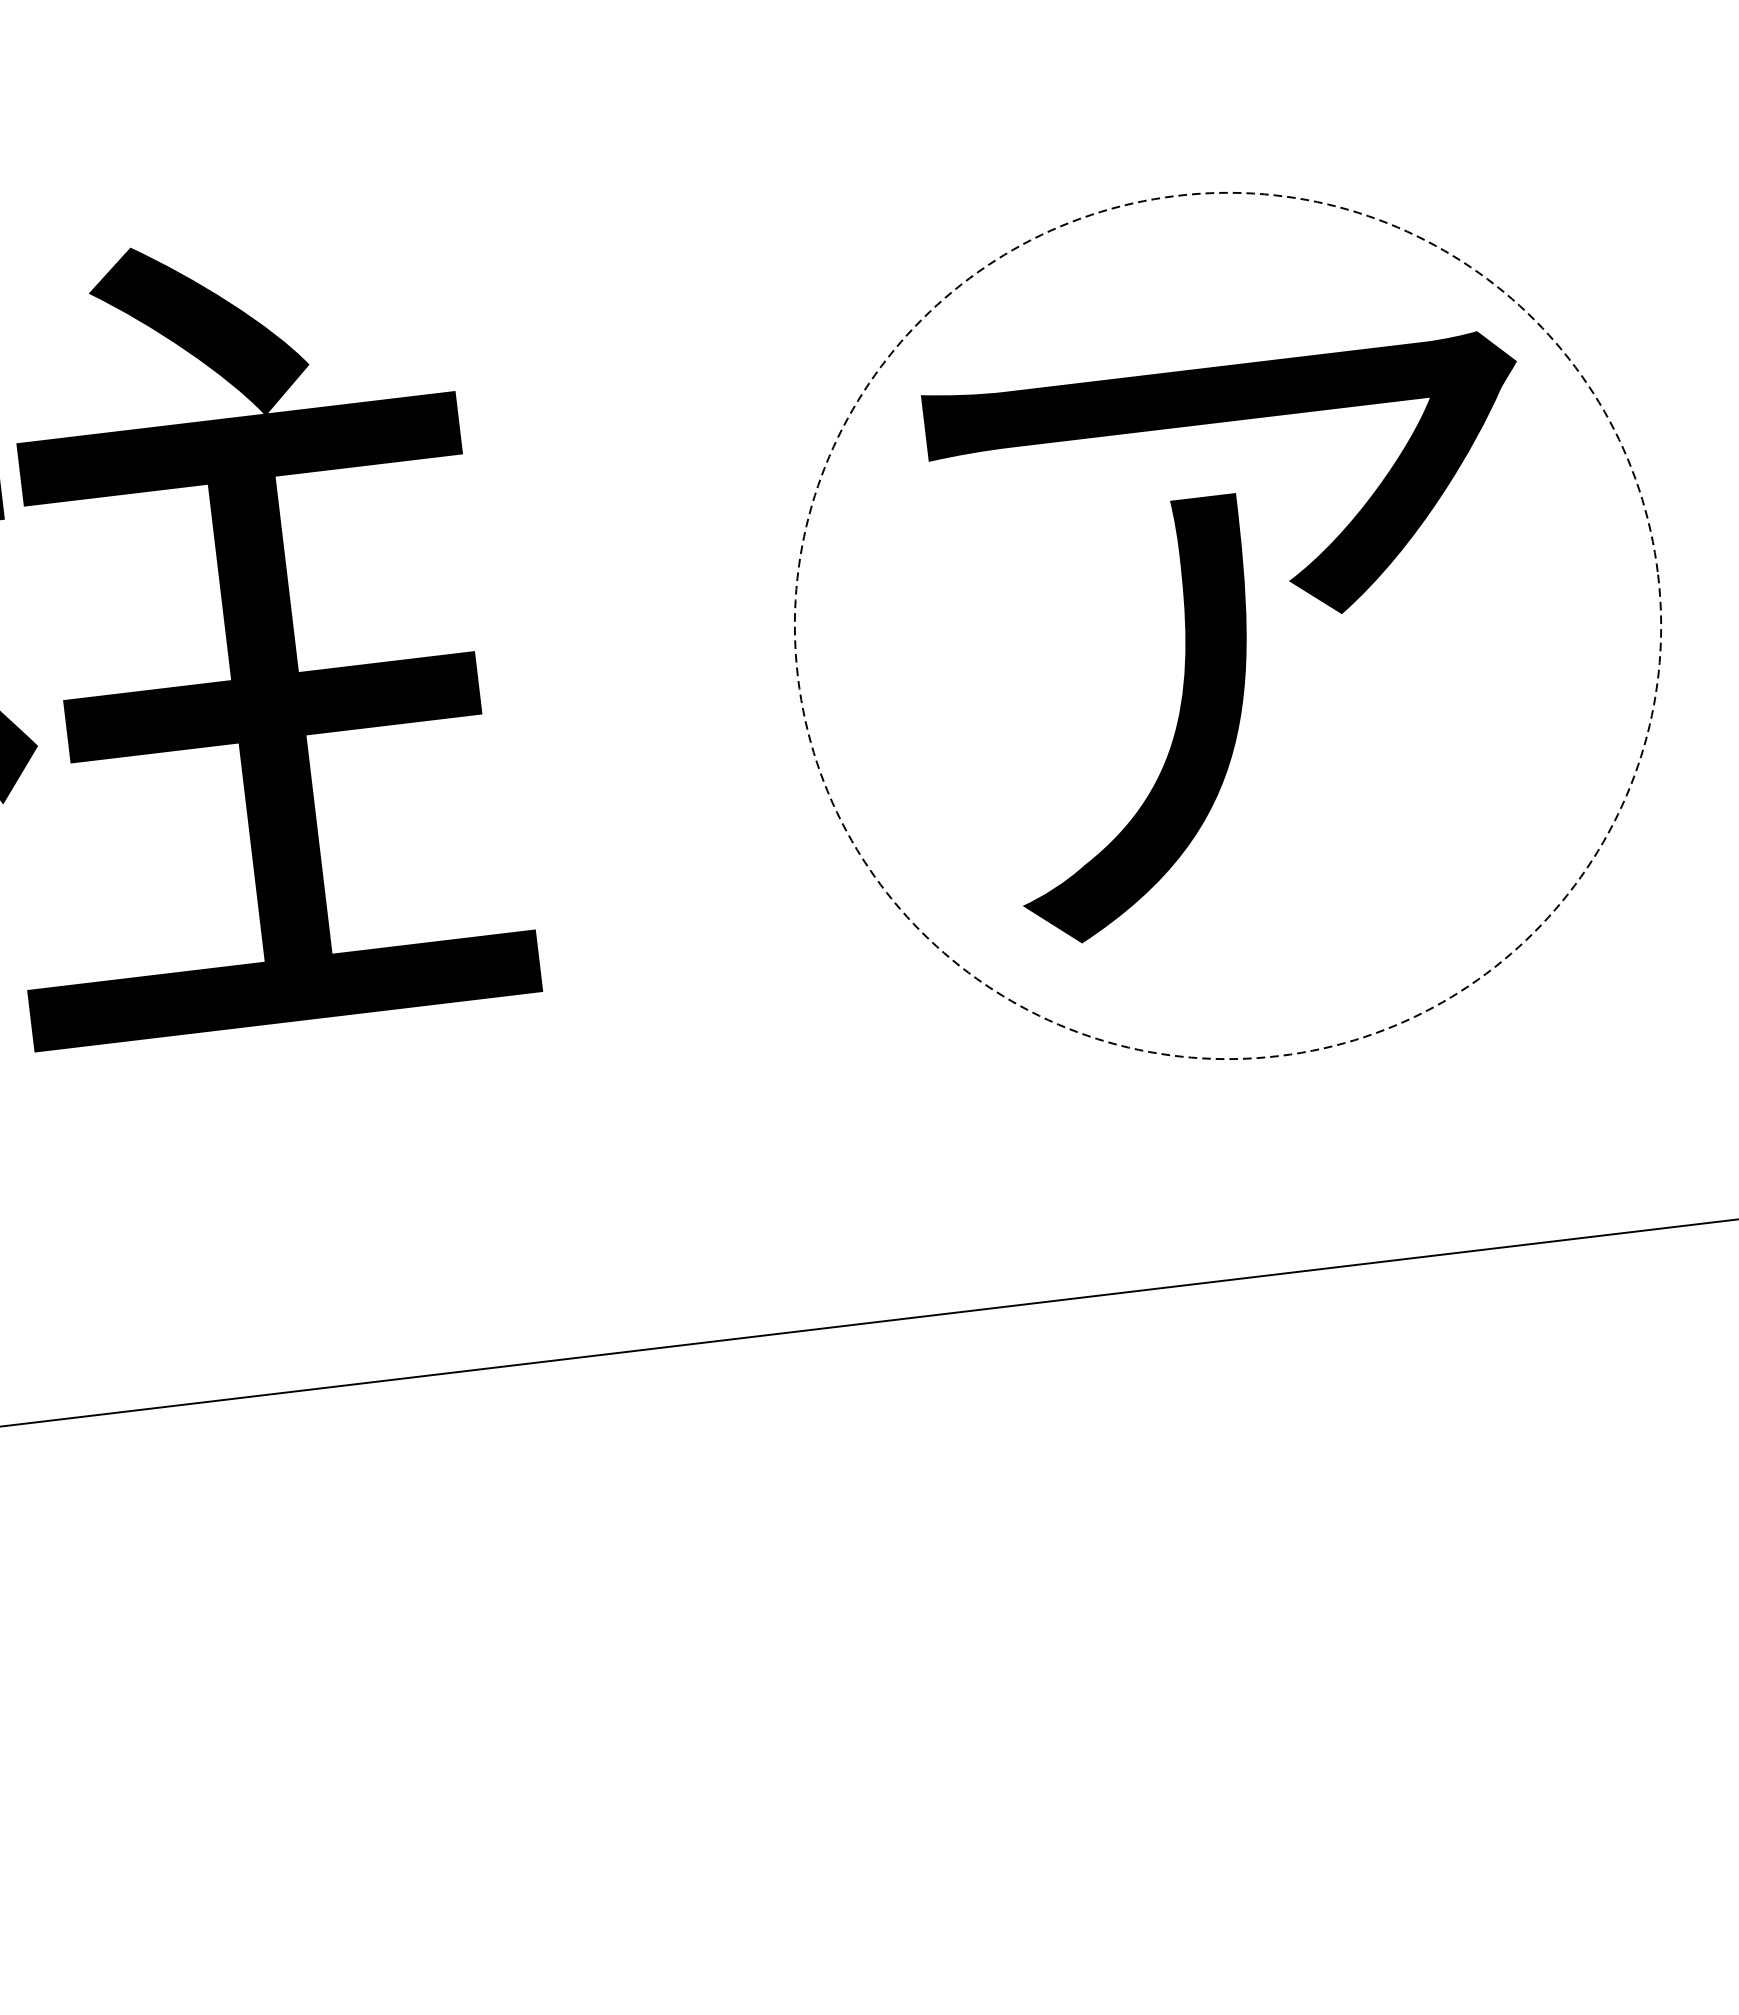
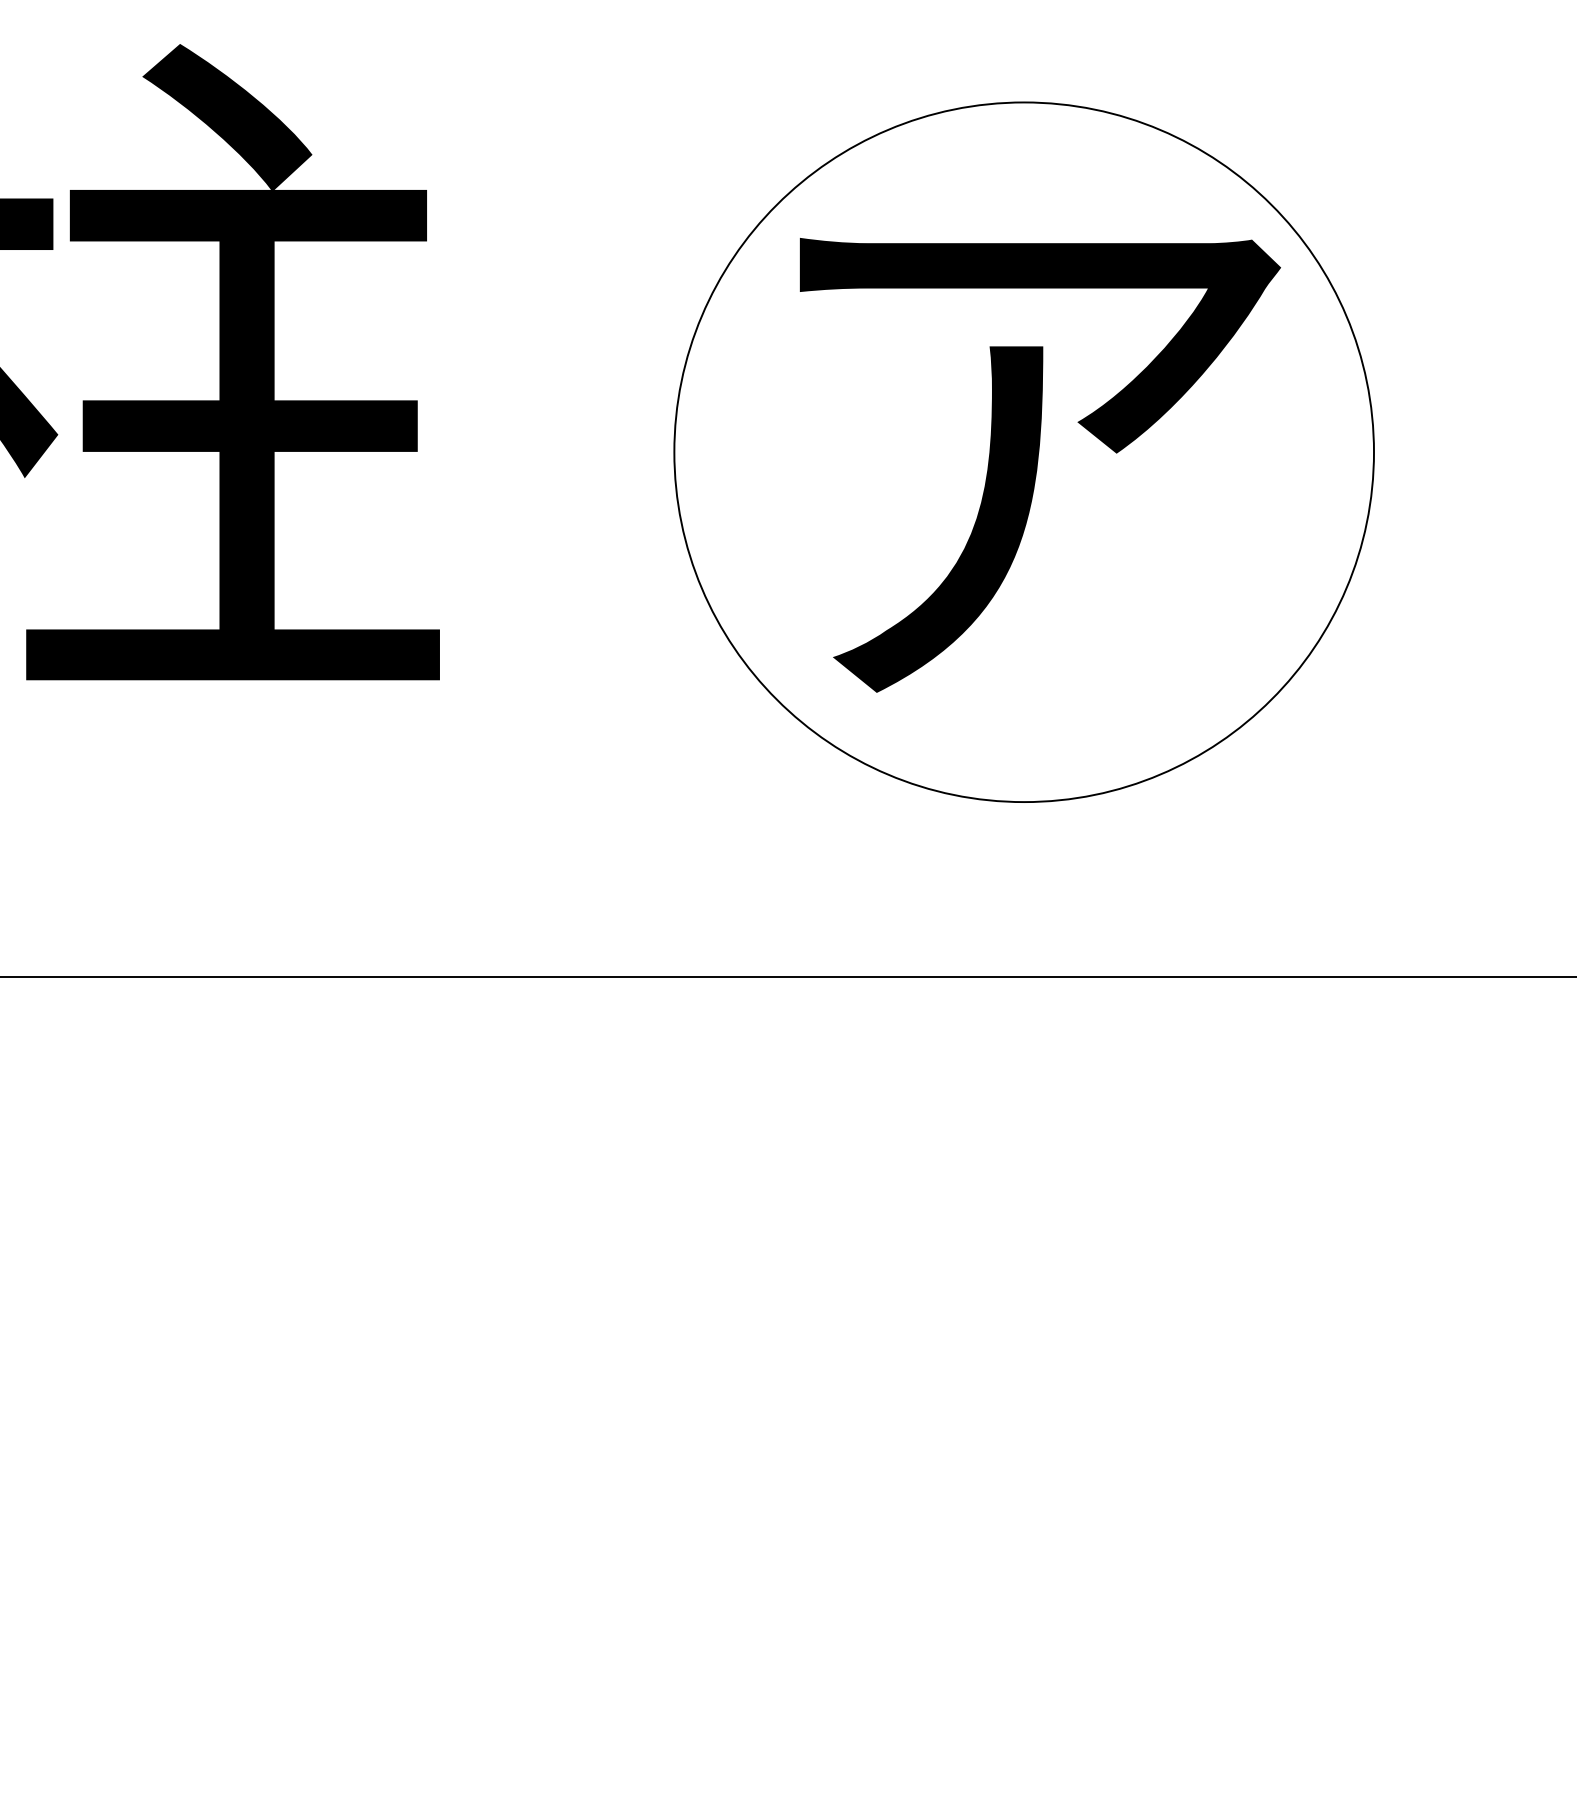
circle: (1227, 626) -> (1023, 452), dashed -> solid

